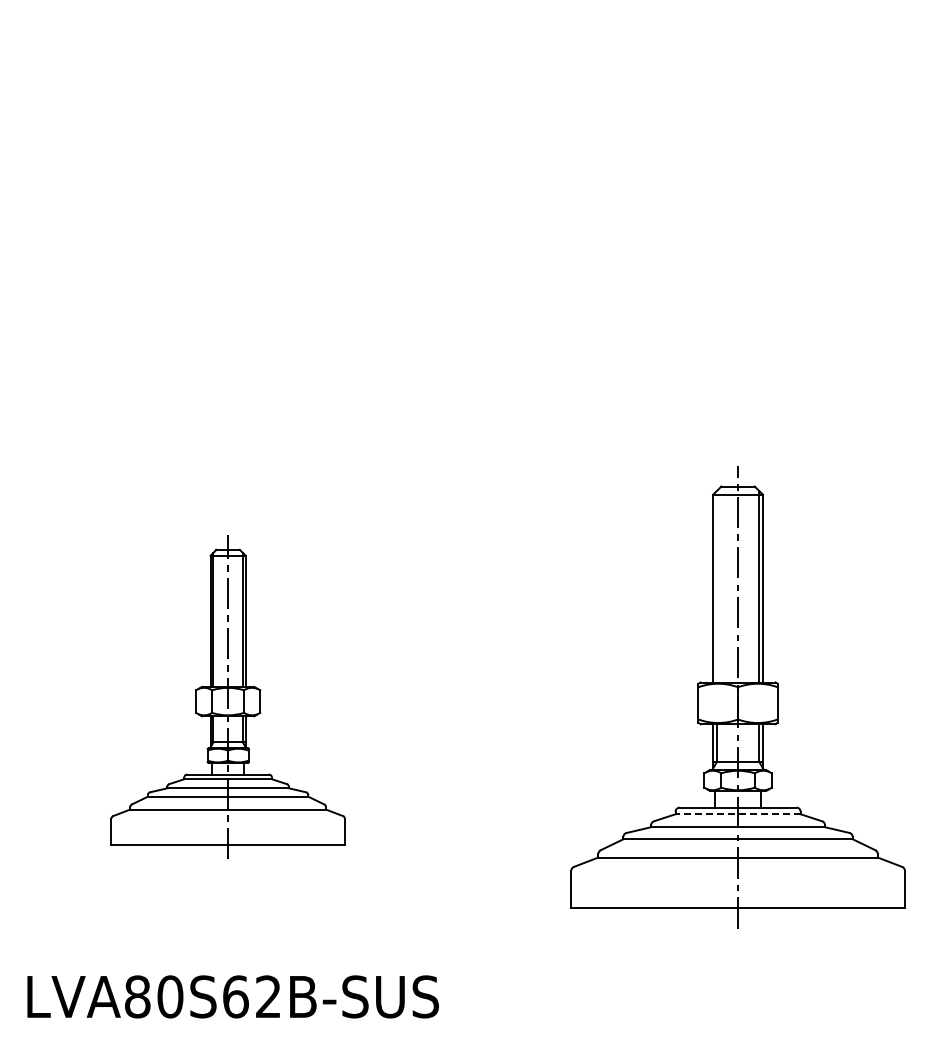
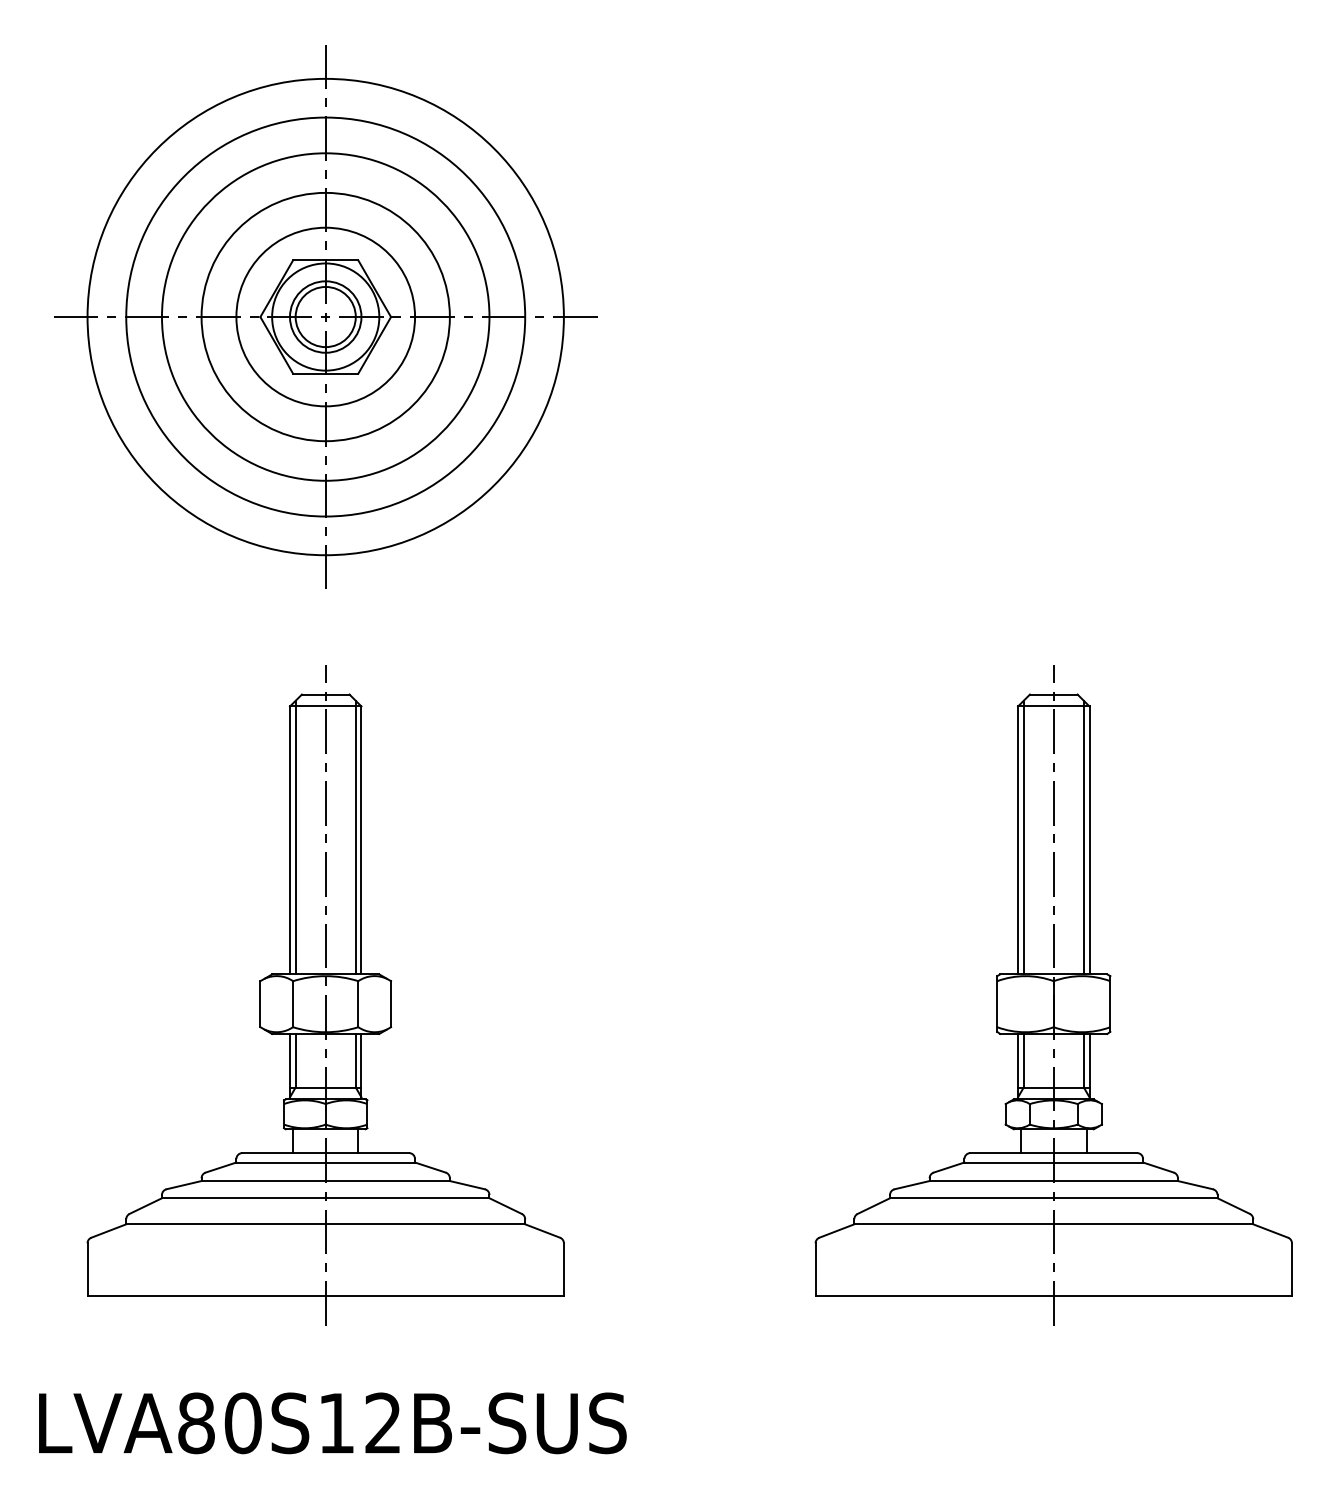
part: (228, 221) -> (326, 316), added
line: (717, 586) -> (1024, 837), added
part: (227, 697) -> (324, 995), size x1.43
line: (738, 814) -> (1054, 1162), dashed -> solid
text: (235, 996) -> (336, 1422), LVA80S62B-SUS -> LVA80S12B-SUS

